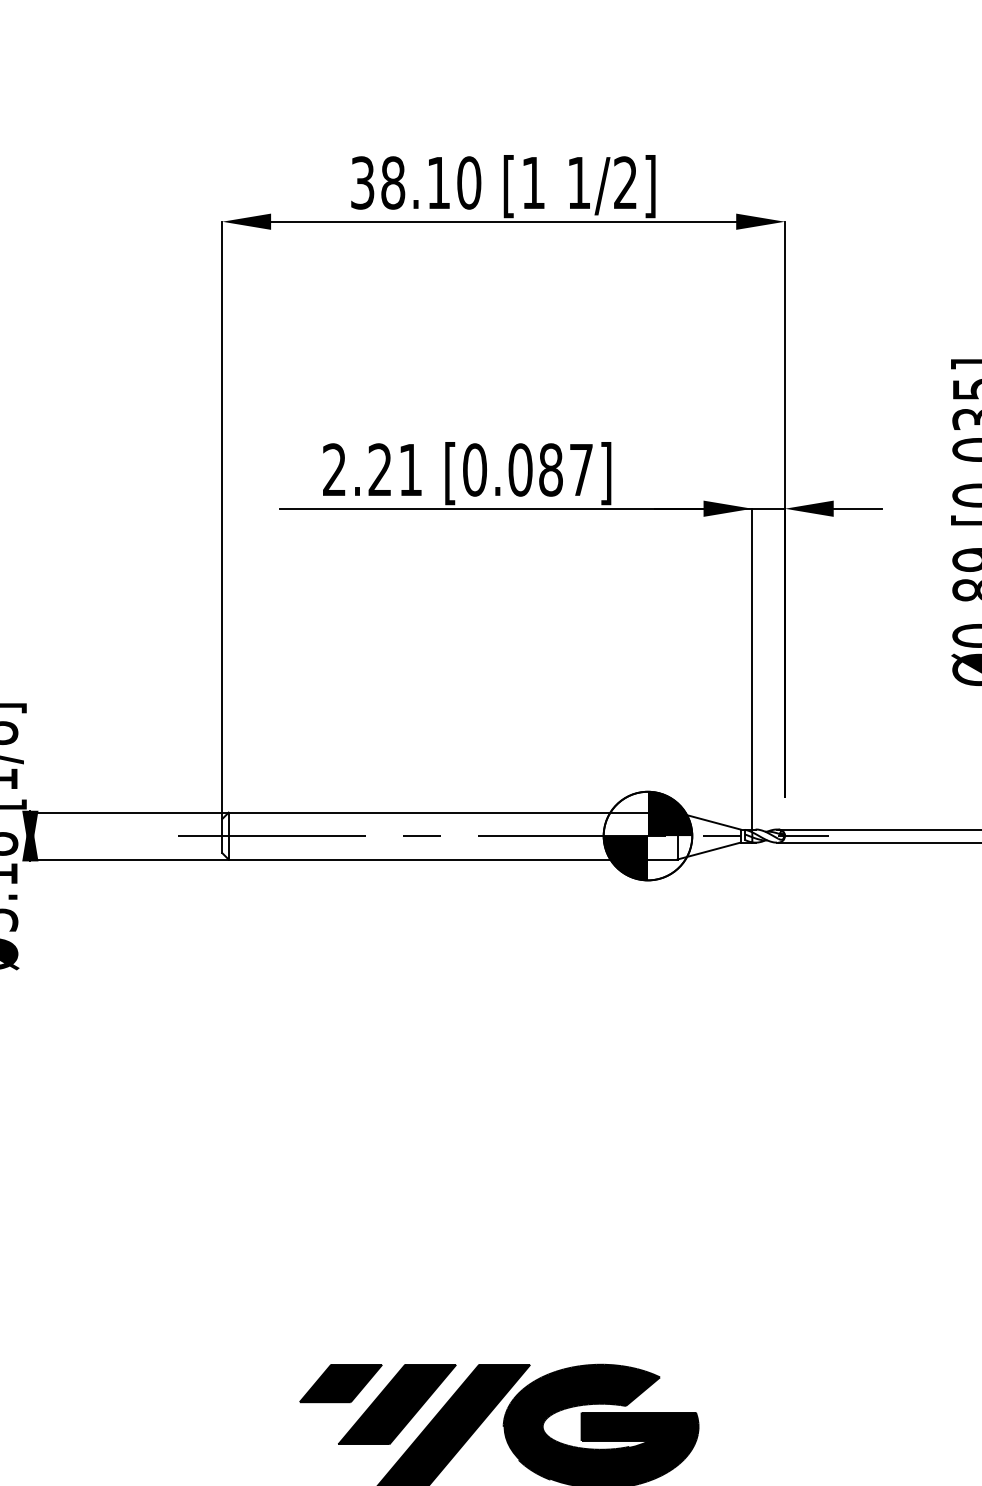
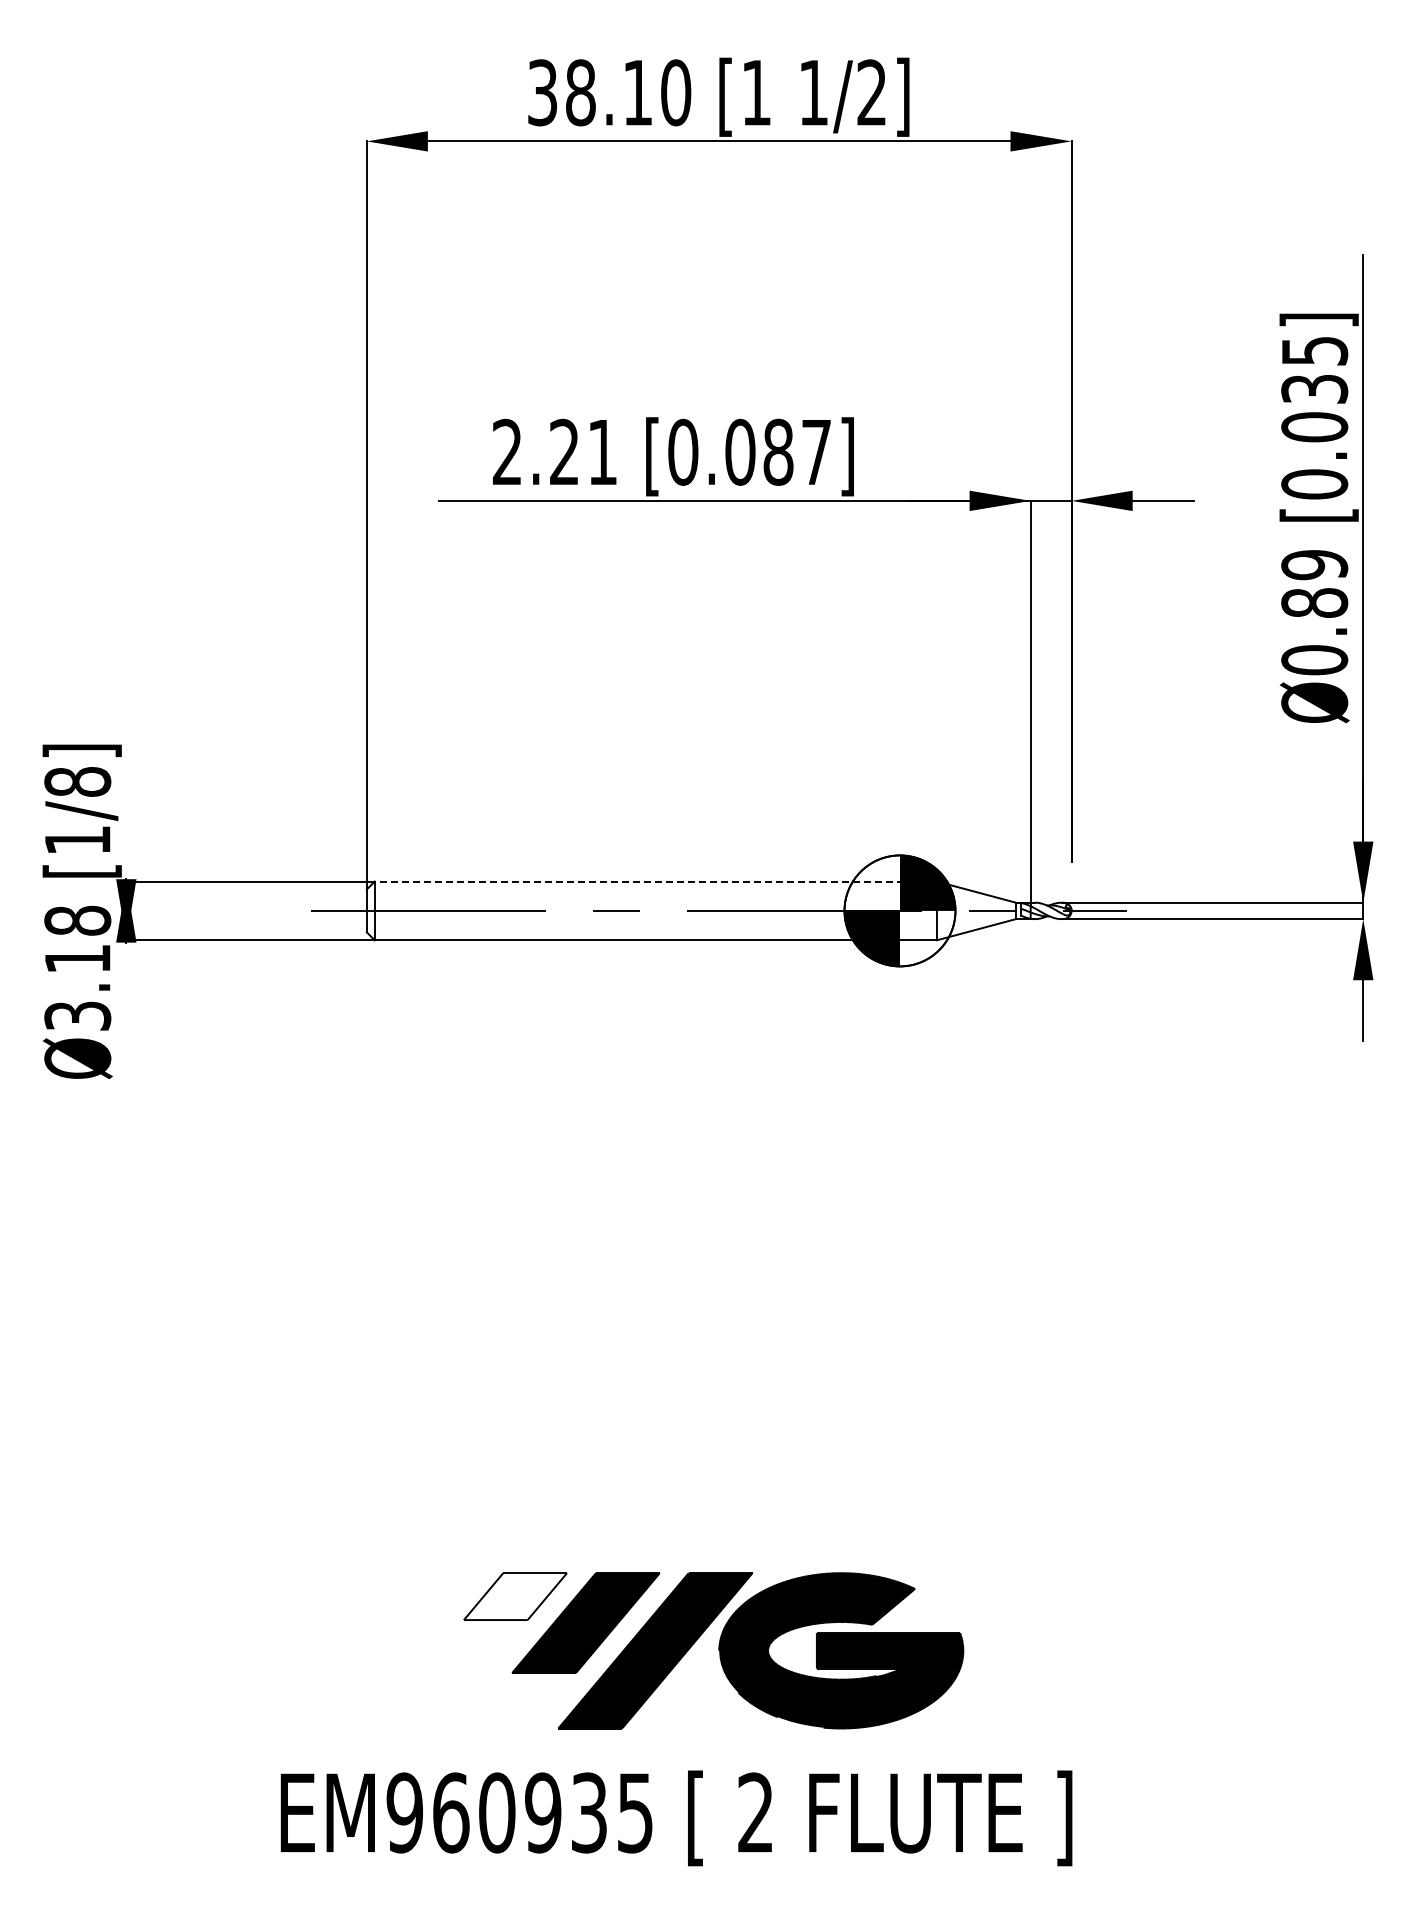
line: (452, 812) -> (655, 881), solid -> dashed
fill: (341, 1383) -> (515, 1596), removed

